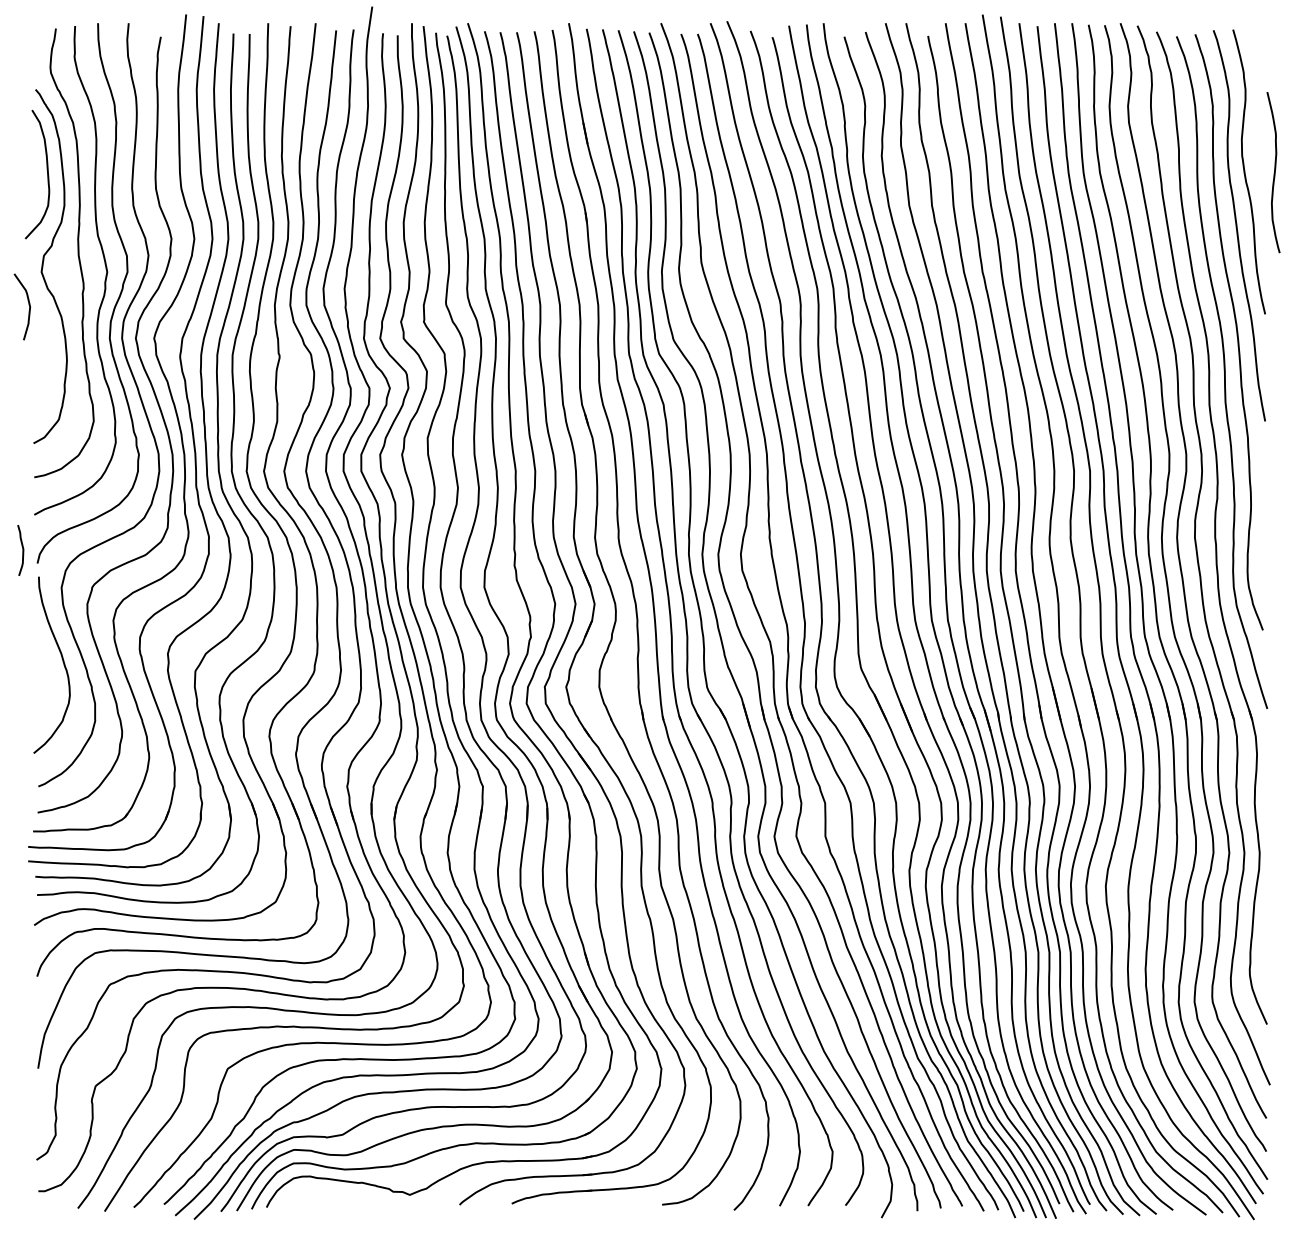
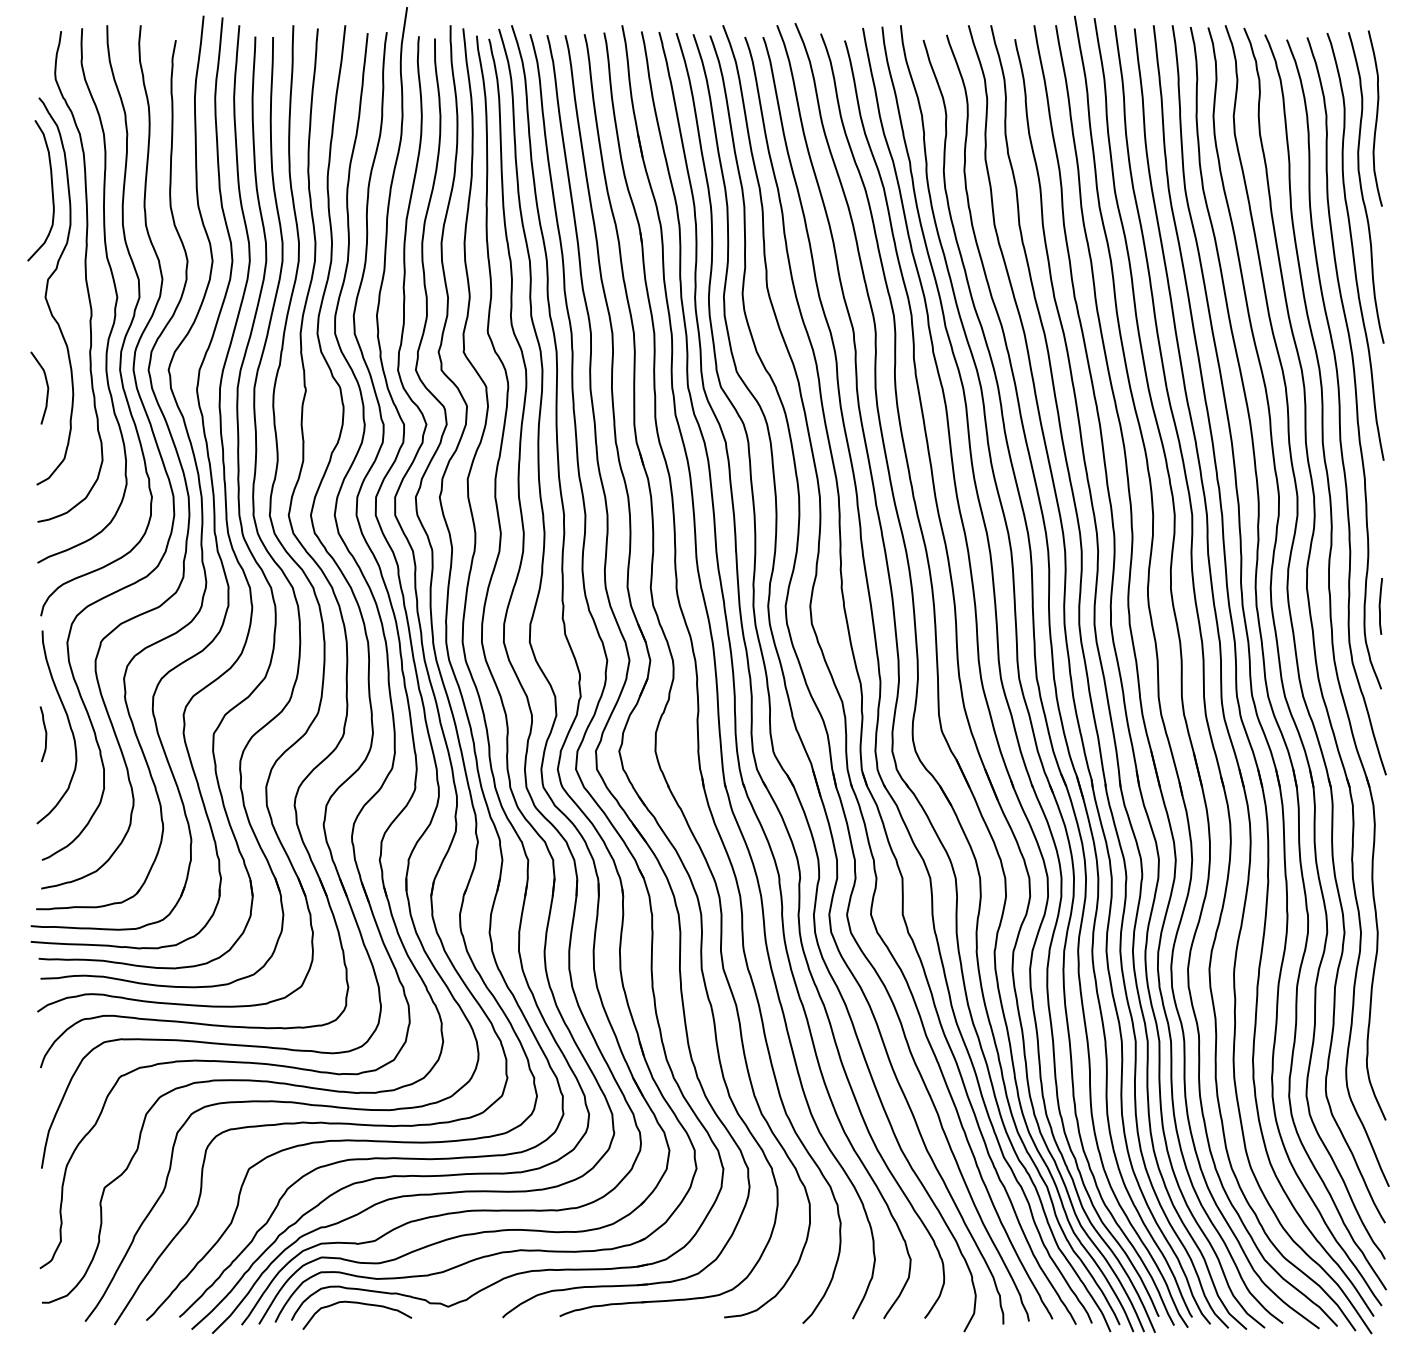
curve: (1274, 172) -> (1376, 118), moved
curve: (28, 305) -> (46, 386), moved
curve: (22, 550) -> (45, 734), moved
curve: (1262, 554) -> (1380, 606), added
curve: (326, 1192) -> (357, 1304), added

